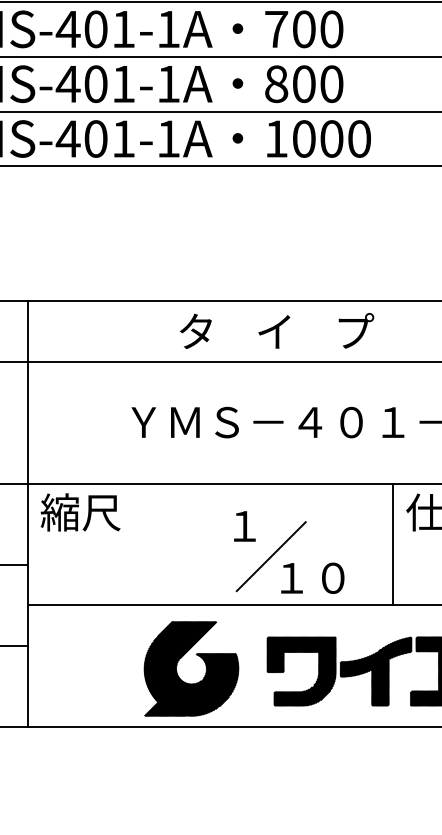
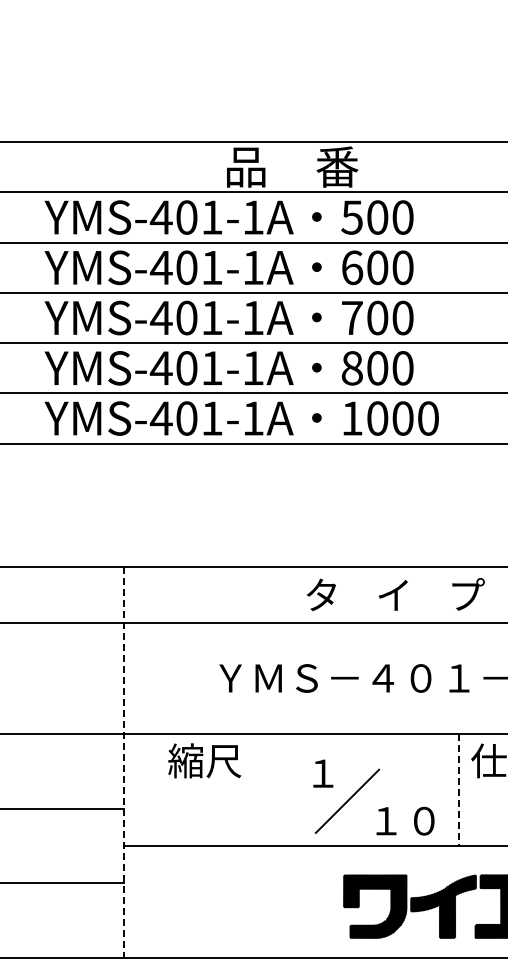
text: (276, 330) -> (395, 594), moved
text: (80, 512) -> (204, 760), moved
line: (27, 514) -> (124, 762), solid -> dashed
line: (393, 544) -> (459, 790), solid -> dashed
text: (312, 577) -> (405, 820), moved
part: (196, 682) -> (278, 916), removed

